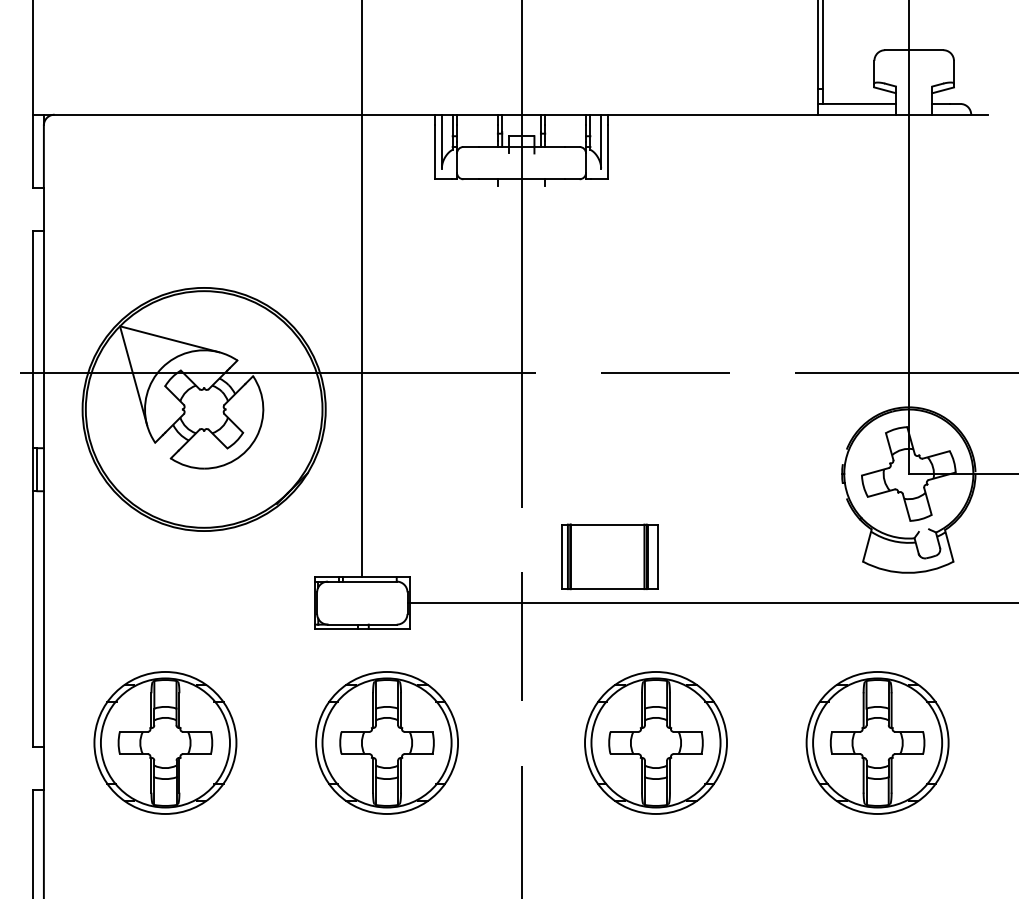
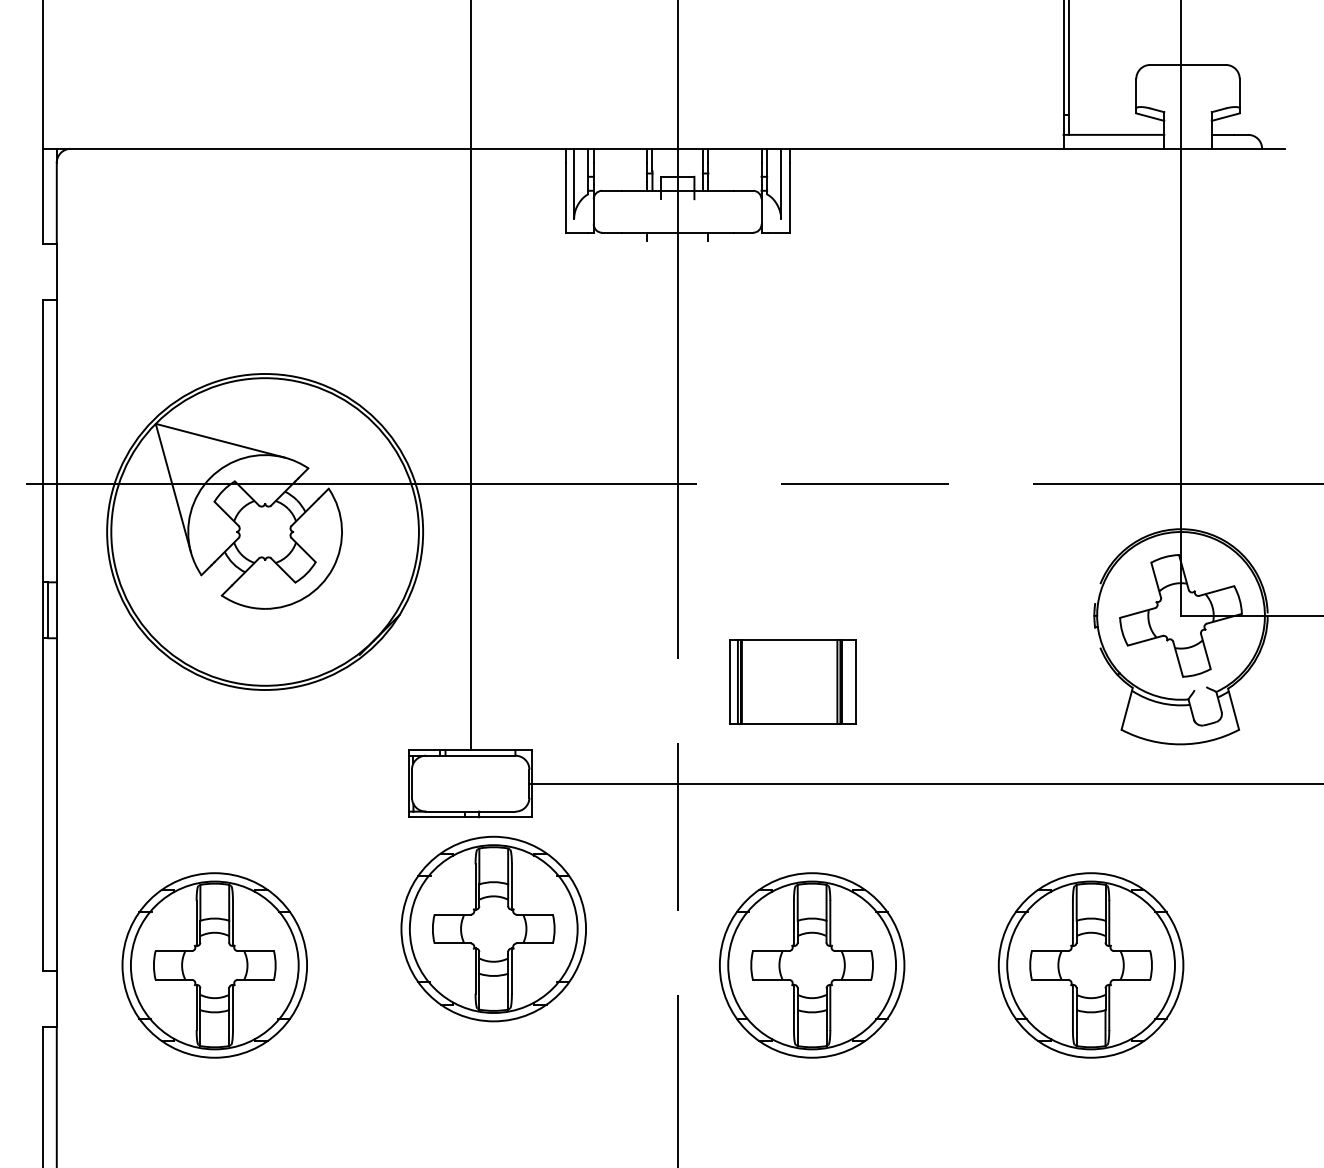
part: (609, 556) -> (791, 681), moved
part: (386, 742) -> (493, 928), moved
part: (655, 742) -> (811, 964), moved
part: (877, 742) -> (1090, 964), moved

